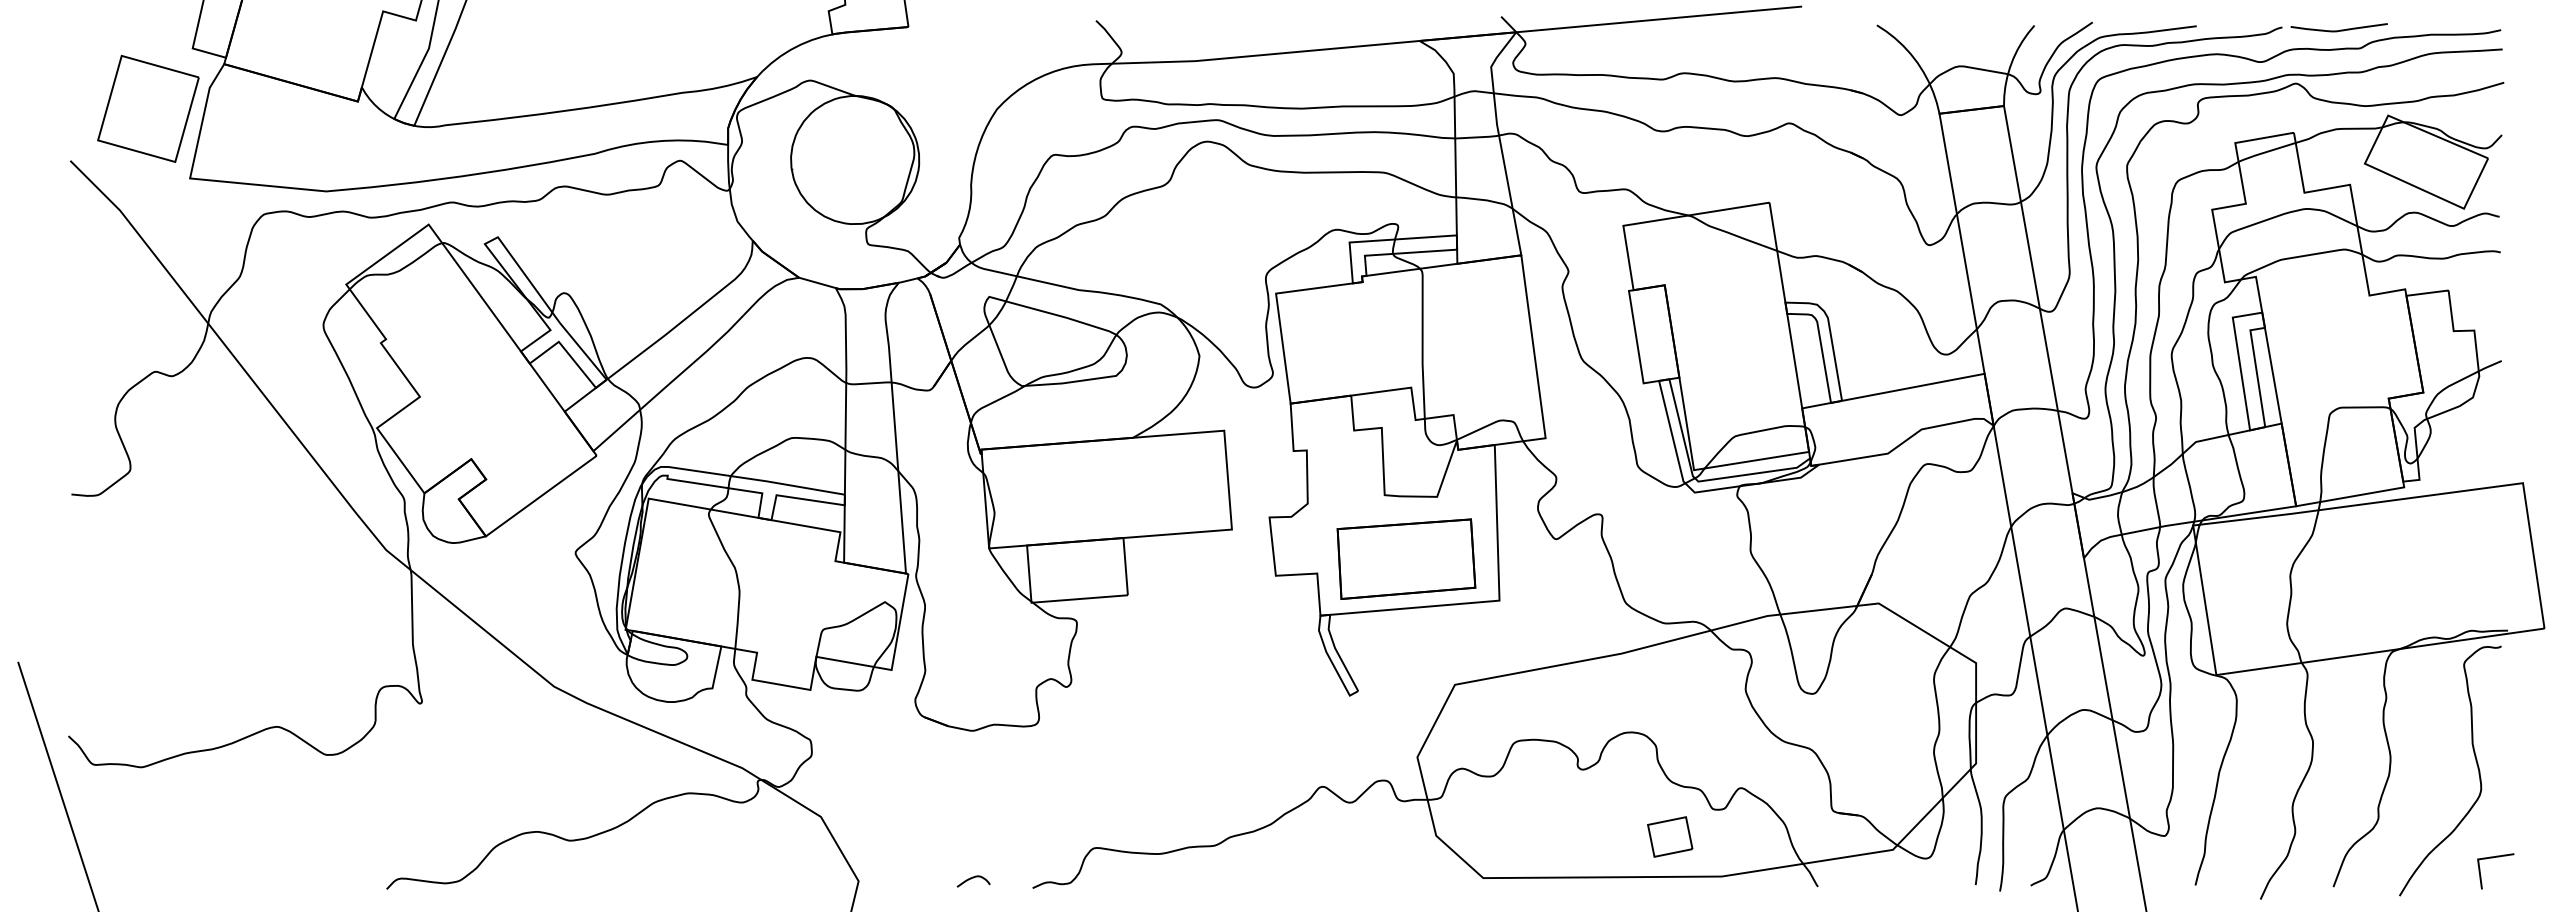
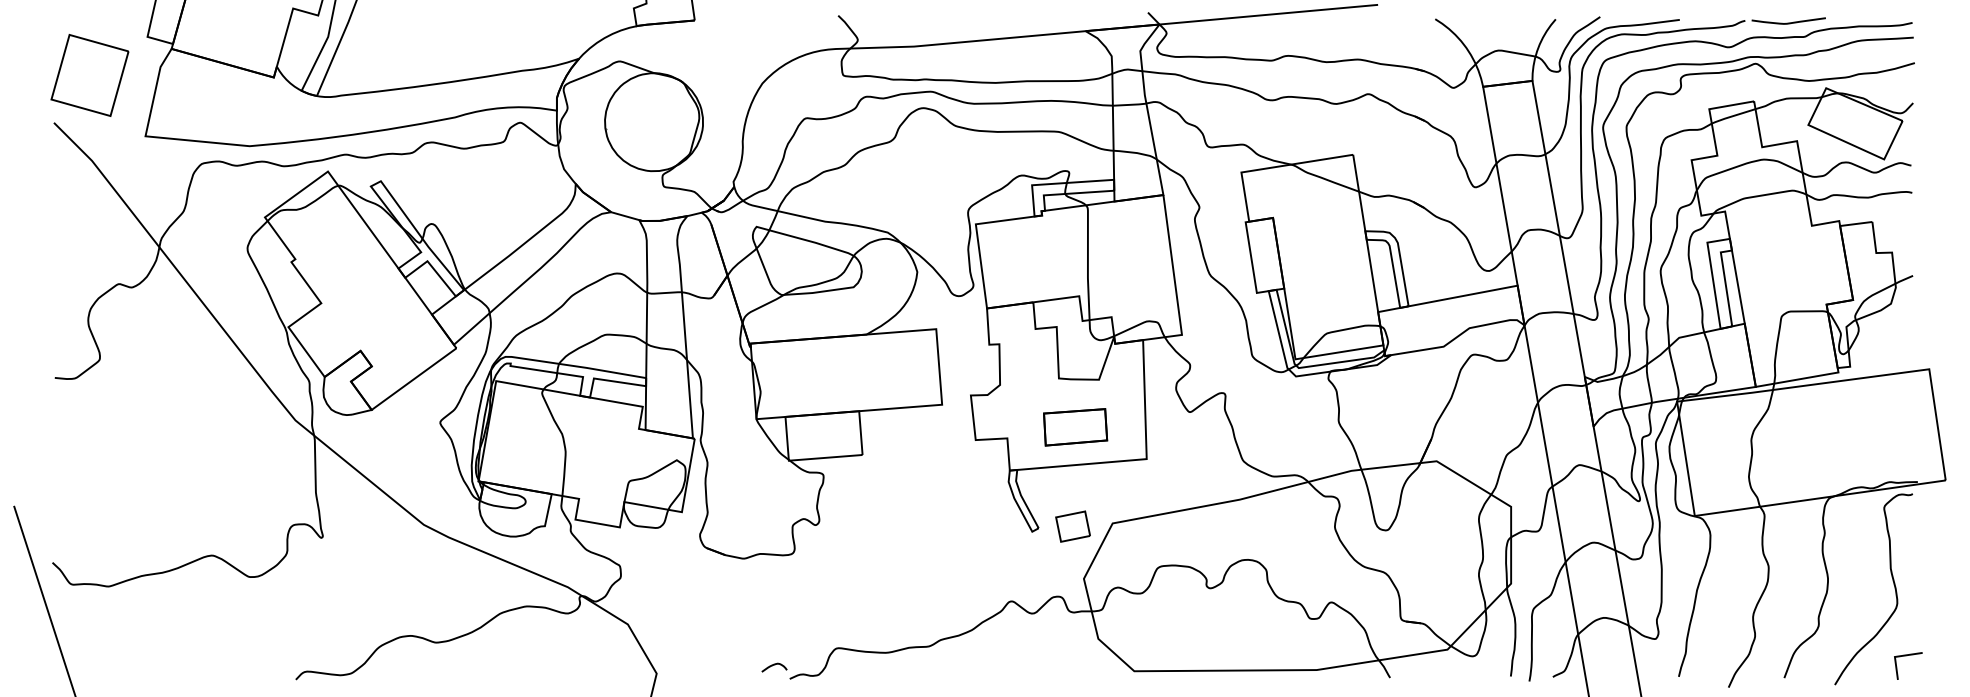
part: (148, 108) -> (90, 75), moved
part: (1406, 558) -> (1075, 426), size x0.6
part: (1670, 836) -> (1073, 526), moved
curve: (971, 879) -> (772, 666), moved

